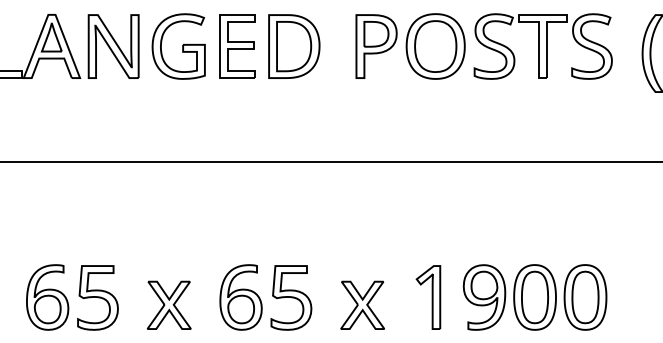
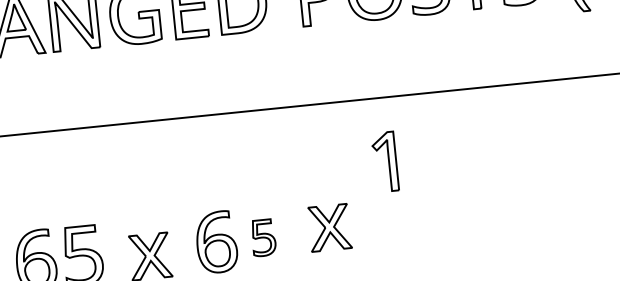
part: (291, 297) -> (263, 237), size x0.6
part: (428, 297) -> (385, 162), moved
part: (534, 297) -> (490, 214), removed
part: (362, 304) -> (329, 227), moved

